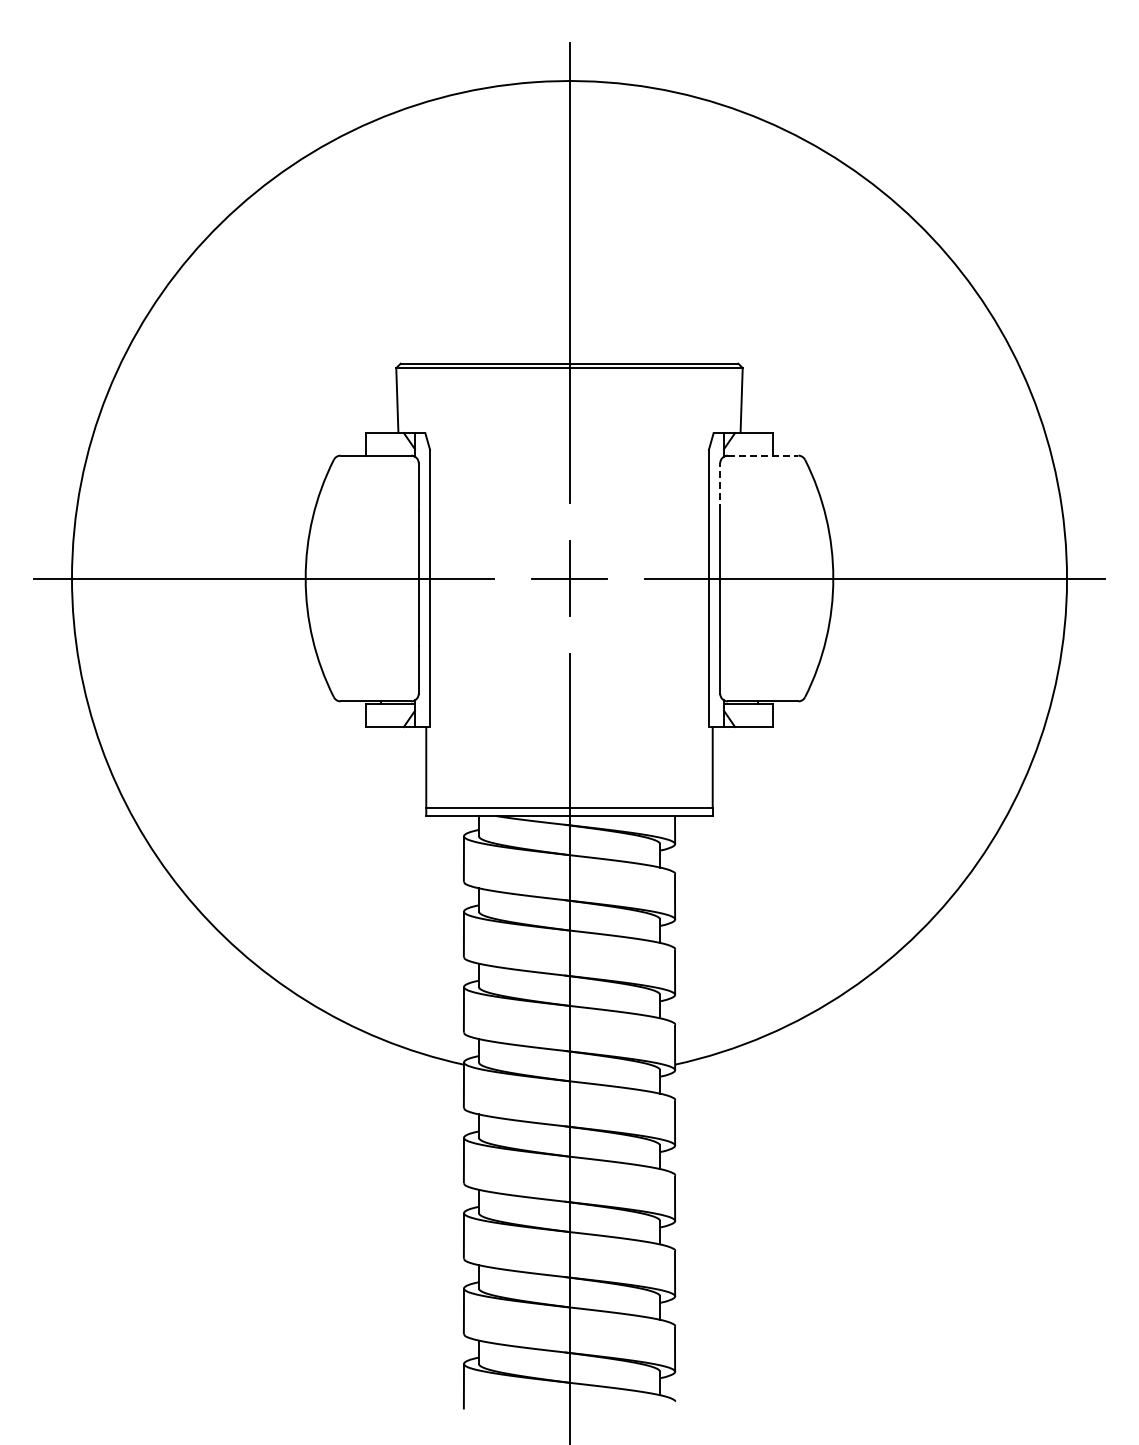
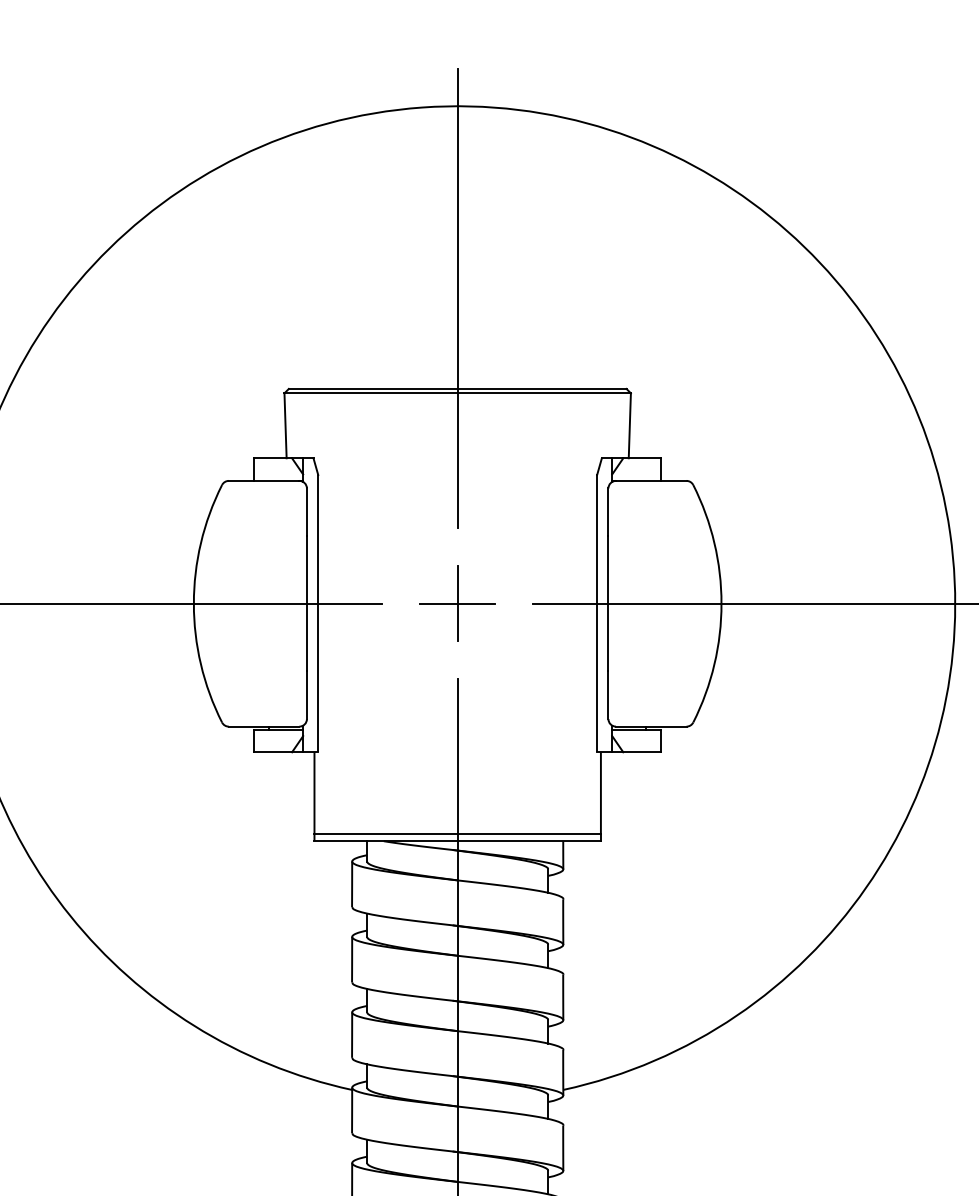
line: (763, 455) -> (651, 480), dashed -> solid
line: (720, 487) -> (608, 512), dashed -> solid

